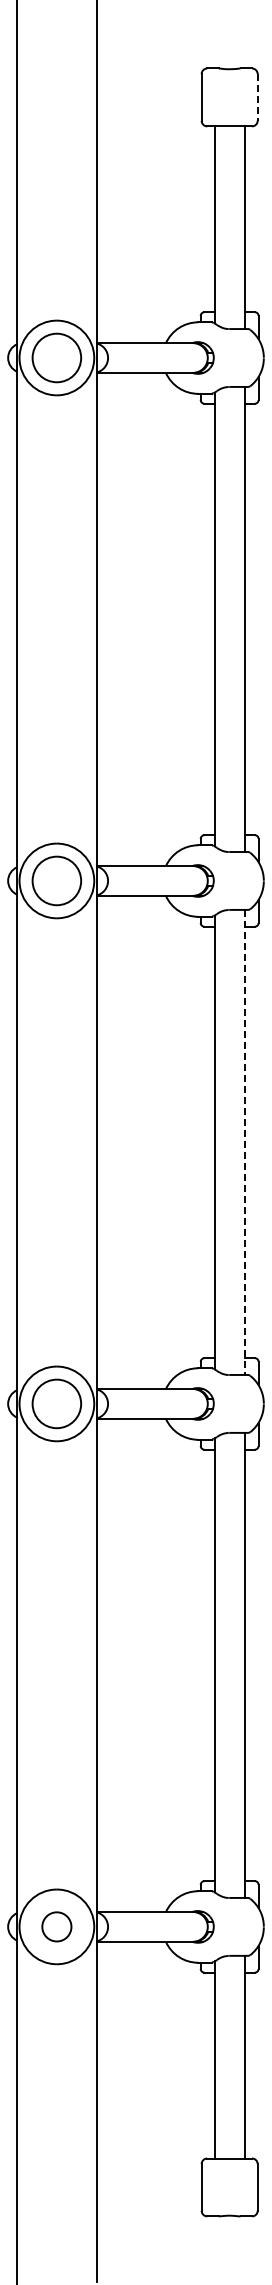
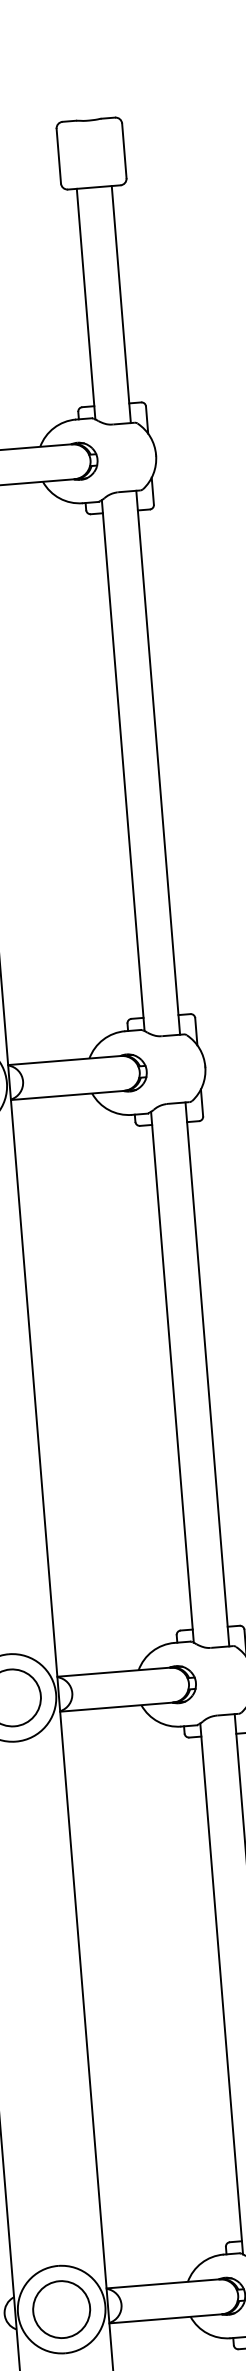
line: (257, 97) -> (124, 151), dashed -> solid
line: (244, 1142) -> (207, 1374), dashed -> solid
circle: (56, 1926) -> (61, 2309), size x1.67

